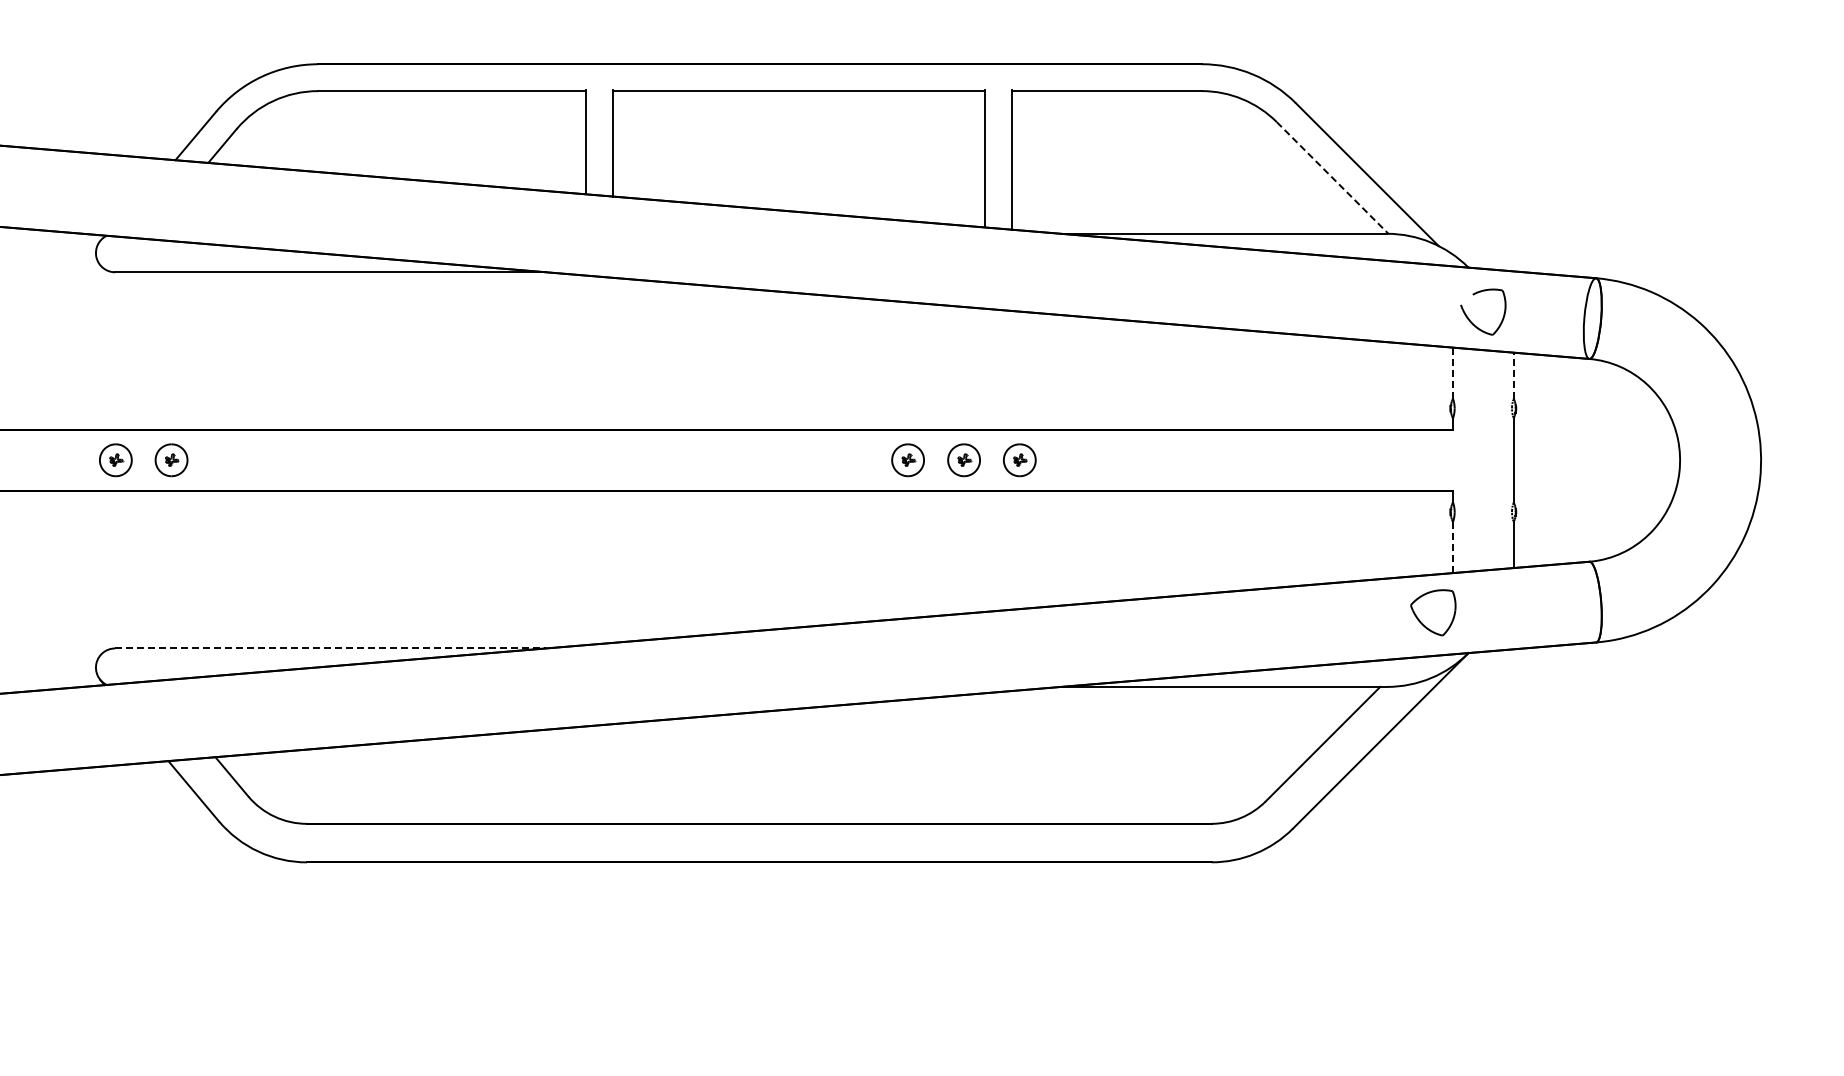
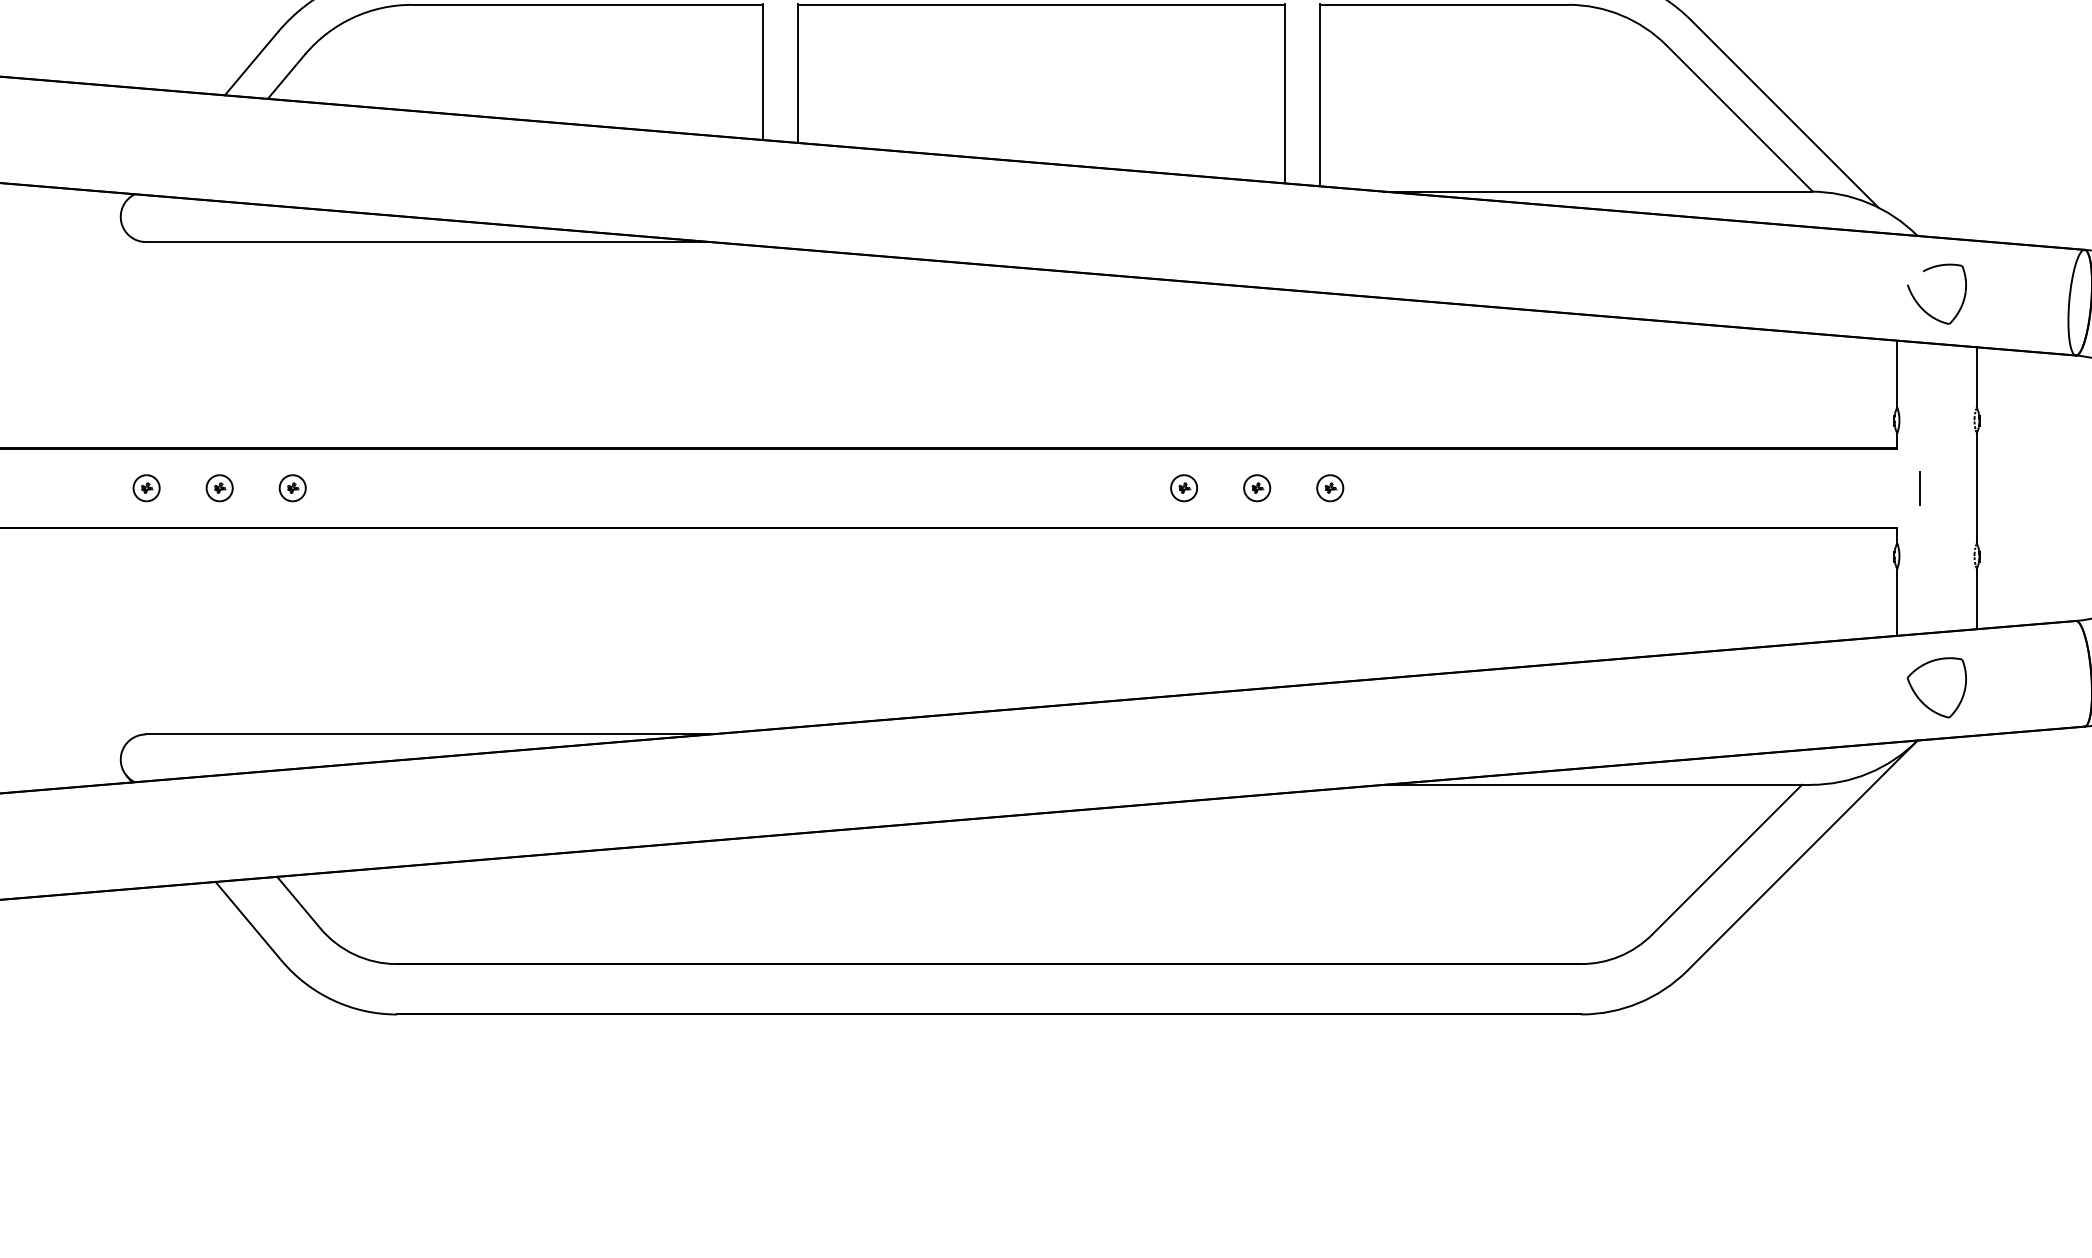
line: (1332, 178) -> (1739, 119), dashed -> solid
line: (1453, 372) -> (1897, 373), dashed -> solid
line: (1513, 375) -> (1976, 377), dashed -> solid
part: (115, 460) -> (146, 488), size x0.62
part: (171, 460) -> (219, 488), size x0.62
part: (227, 460) -> (292, 488), added
part: (908, 460) -> (1184, 488), size x0.62
part: (963, 460) -> (1256, 488), size x0.62
part: (1019, 460) -> (1329, 488), size x0.62
line: (1470, 460) -> (1920, 488), added
line: (1453, 547) -> (1897, 602), dashed -> solid
part: (1433, 612) -> (1937, 687), moved
line: (330, 648) -> (427, 734), dashed -> solid

